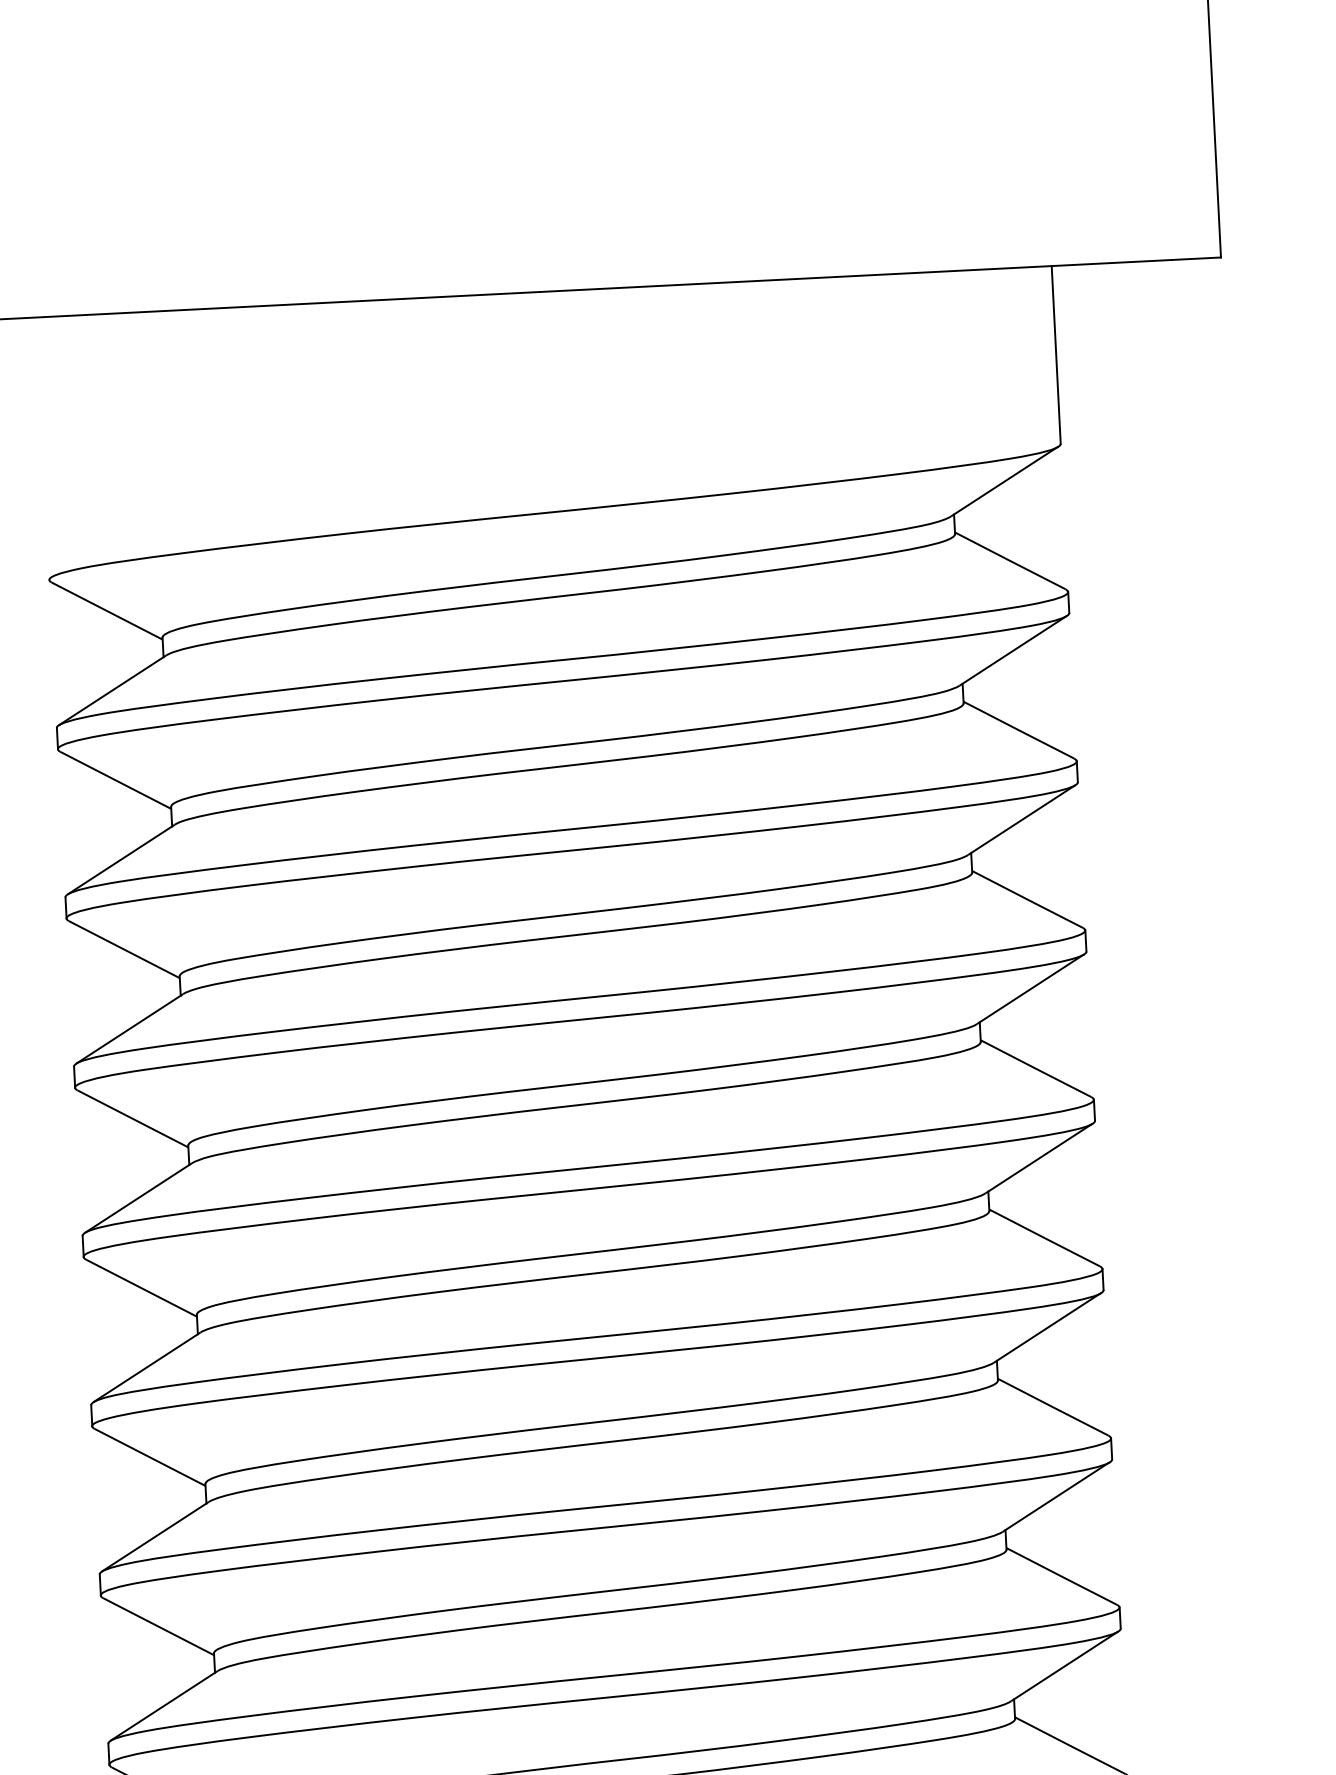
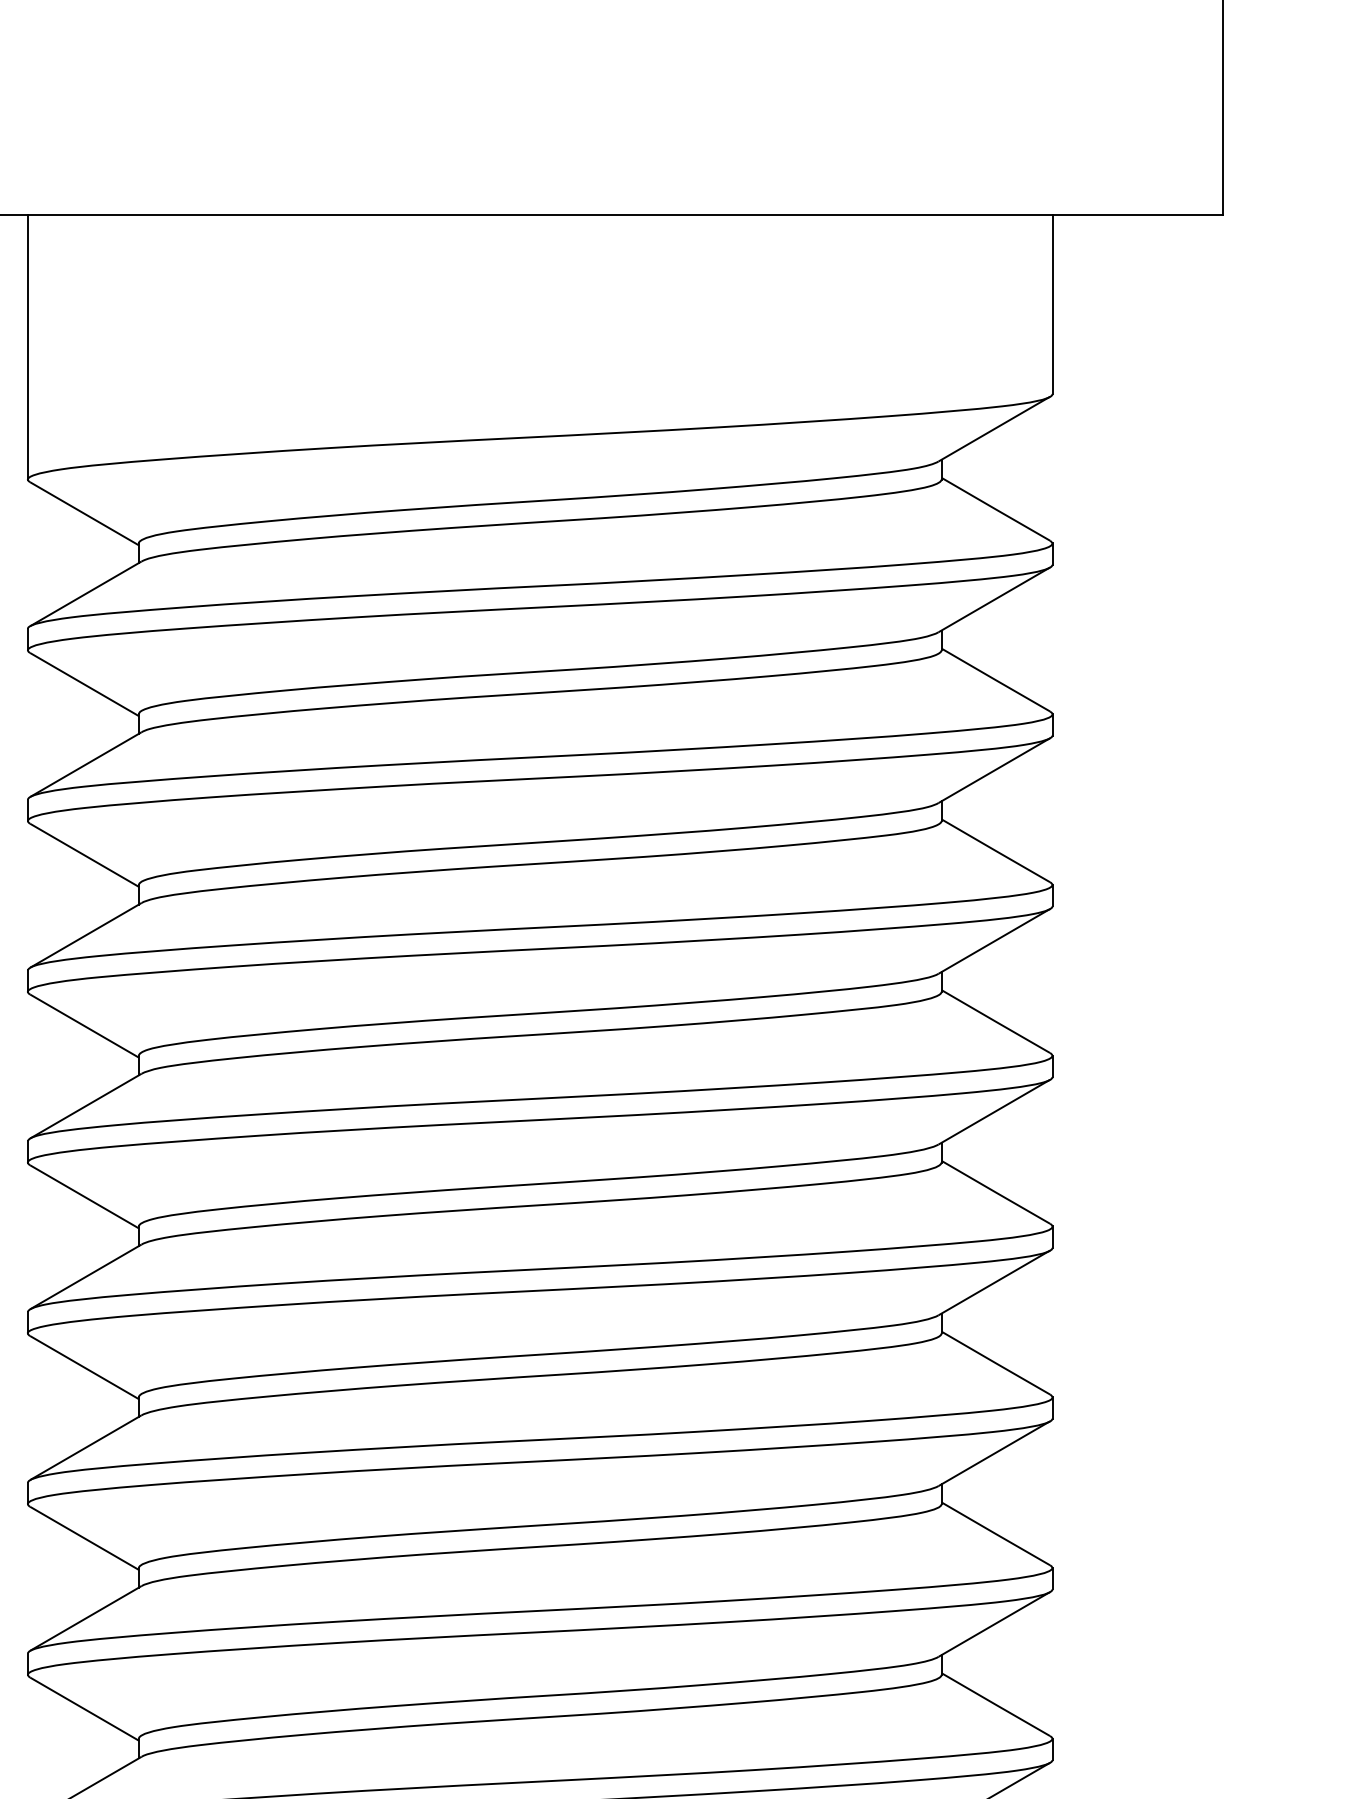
line: (42, 448) -> (27, 346), added

